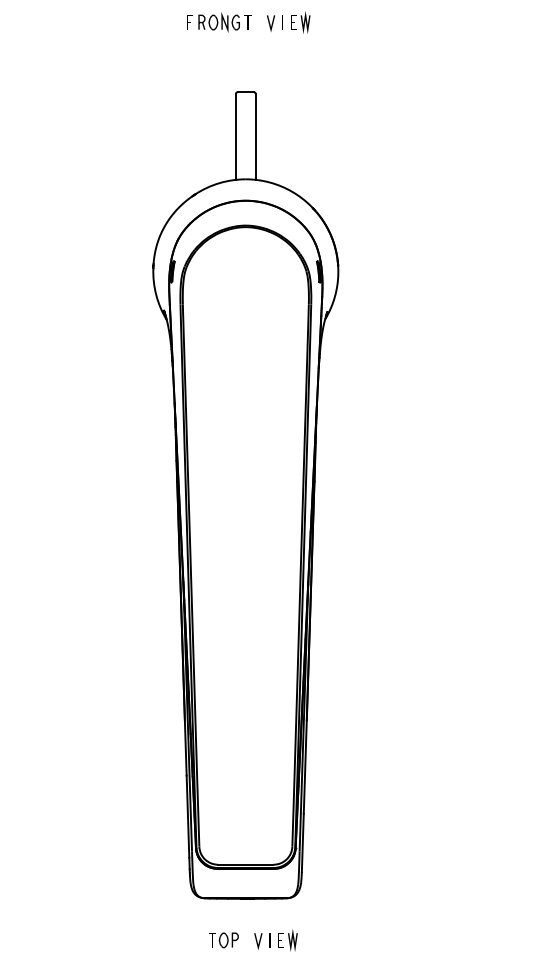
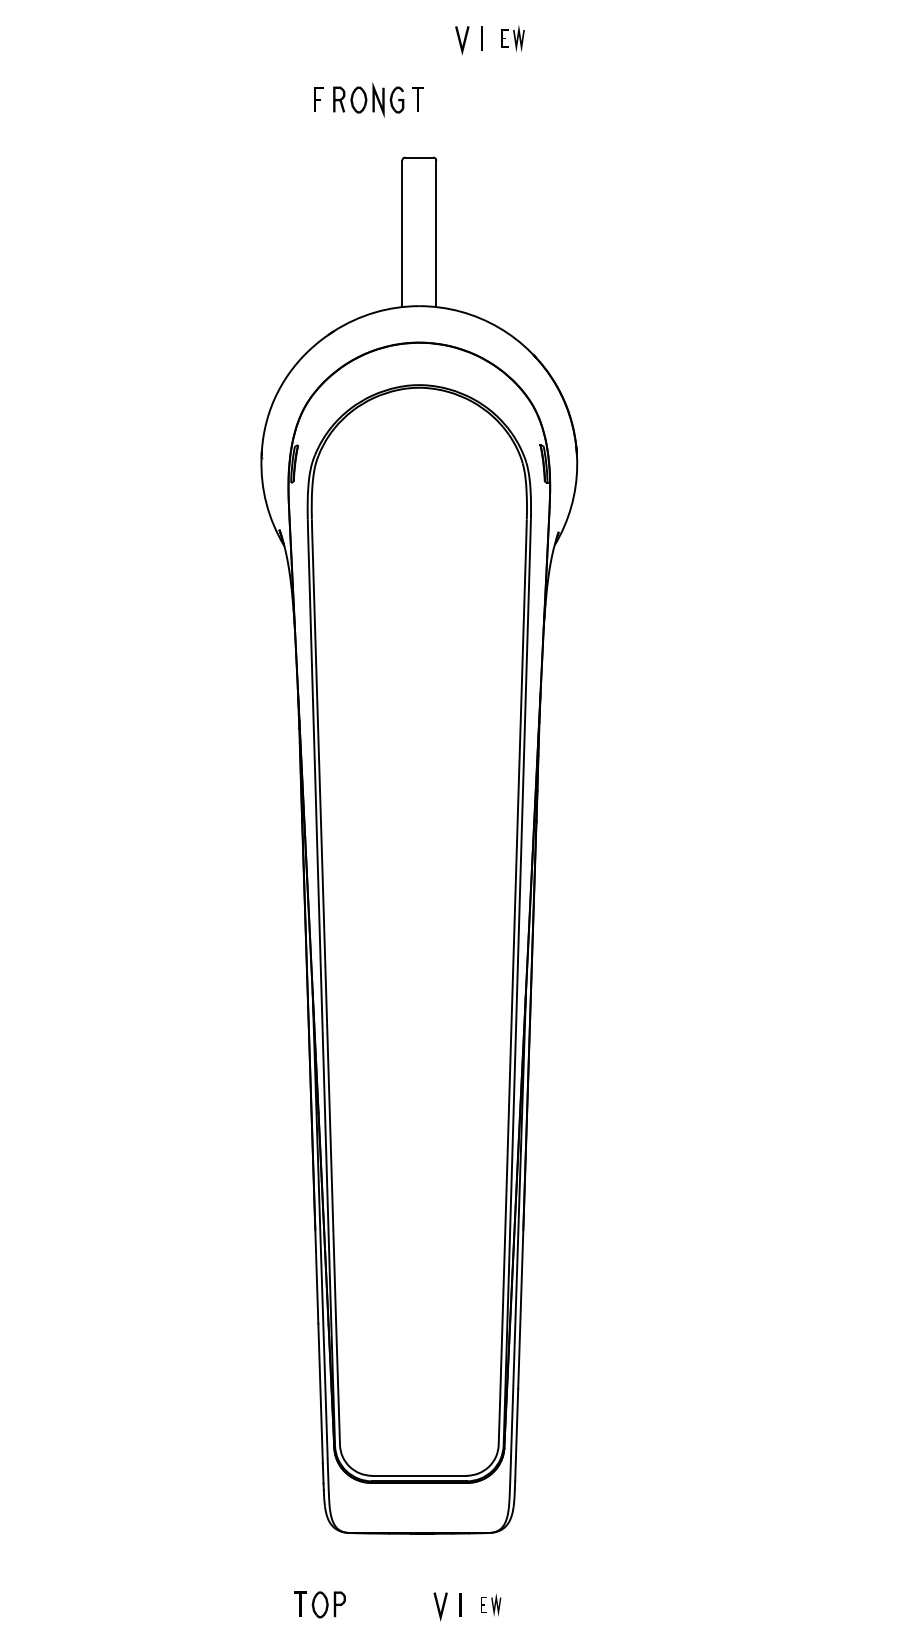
part: (219, 22) -> (369, 99), moved
part: (300, 22) -> (512, 38), size x0.7
part: (223, 940) -> (319, 1605), moved
part: (287, 940) -> (490, 1605), size x0.6

